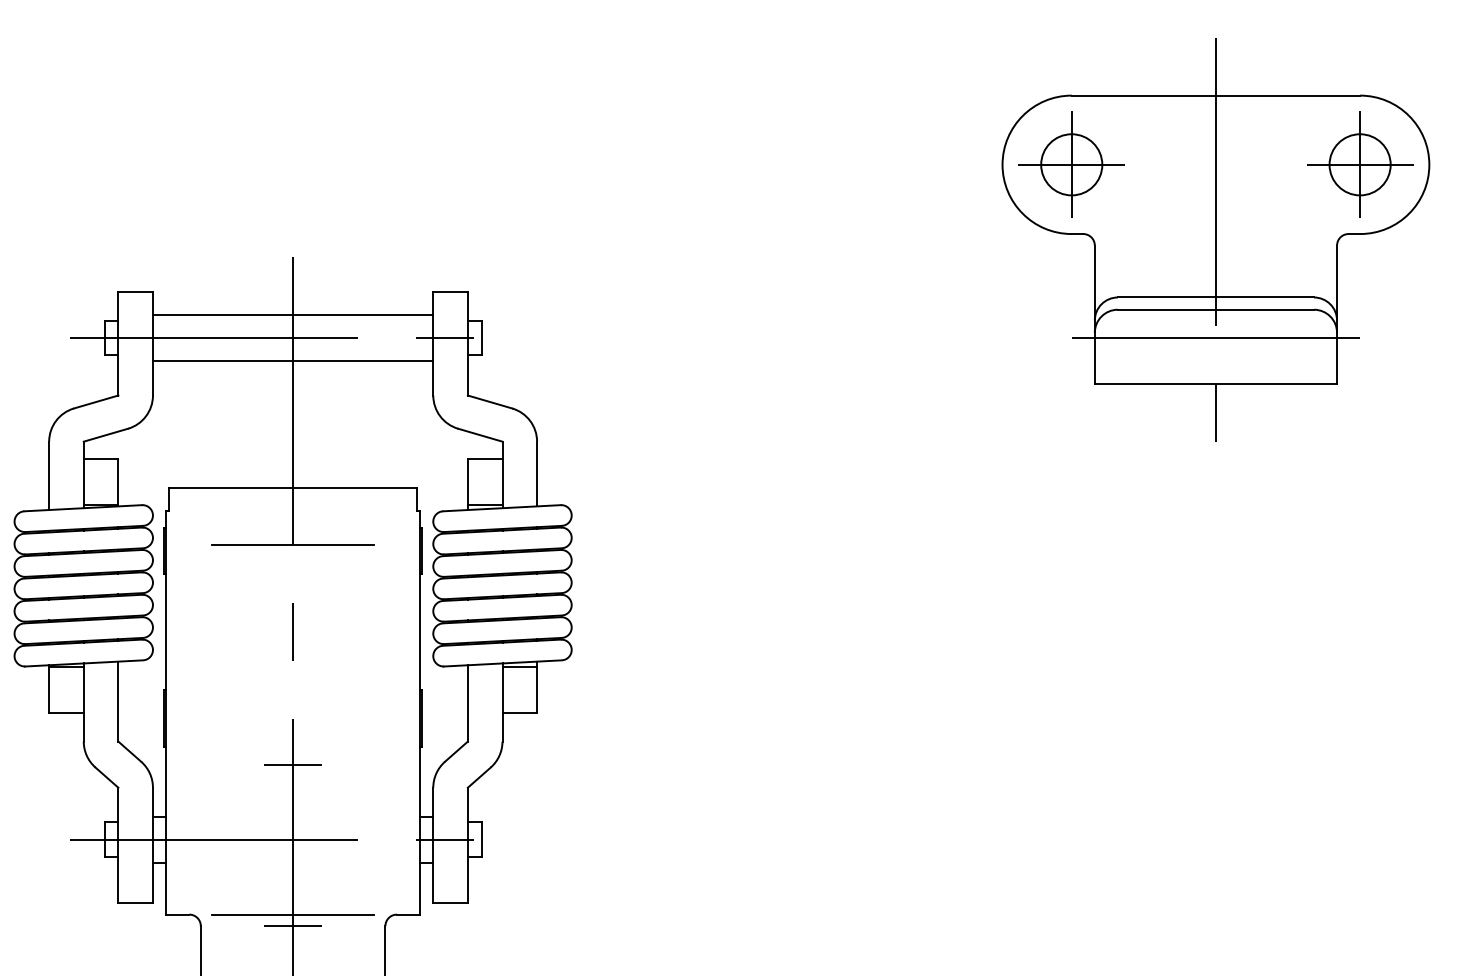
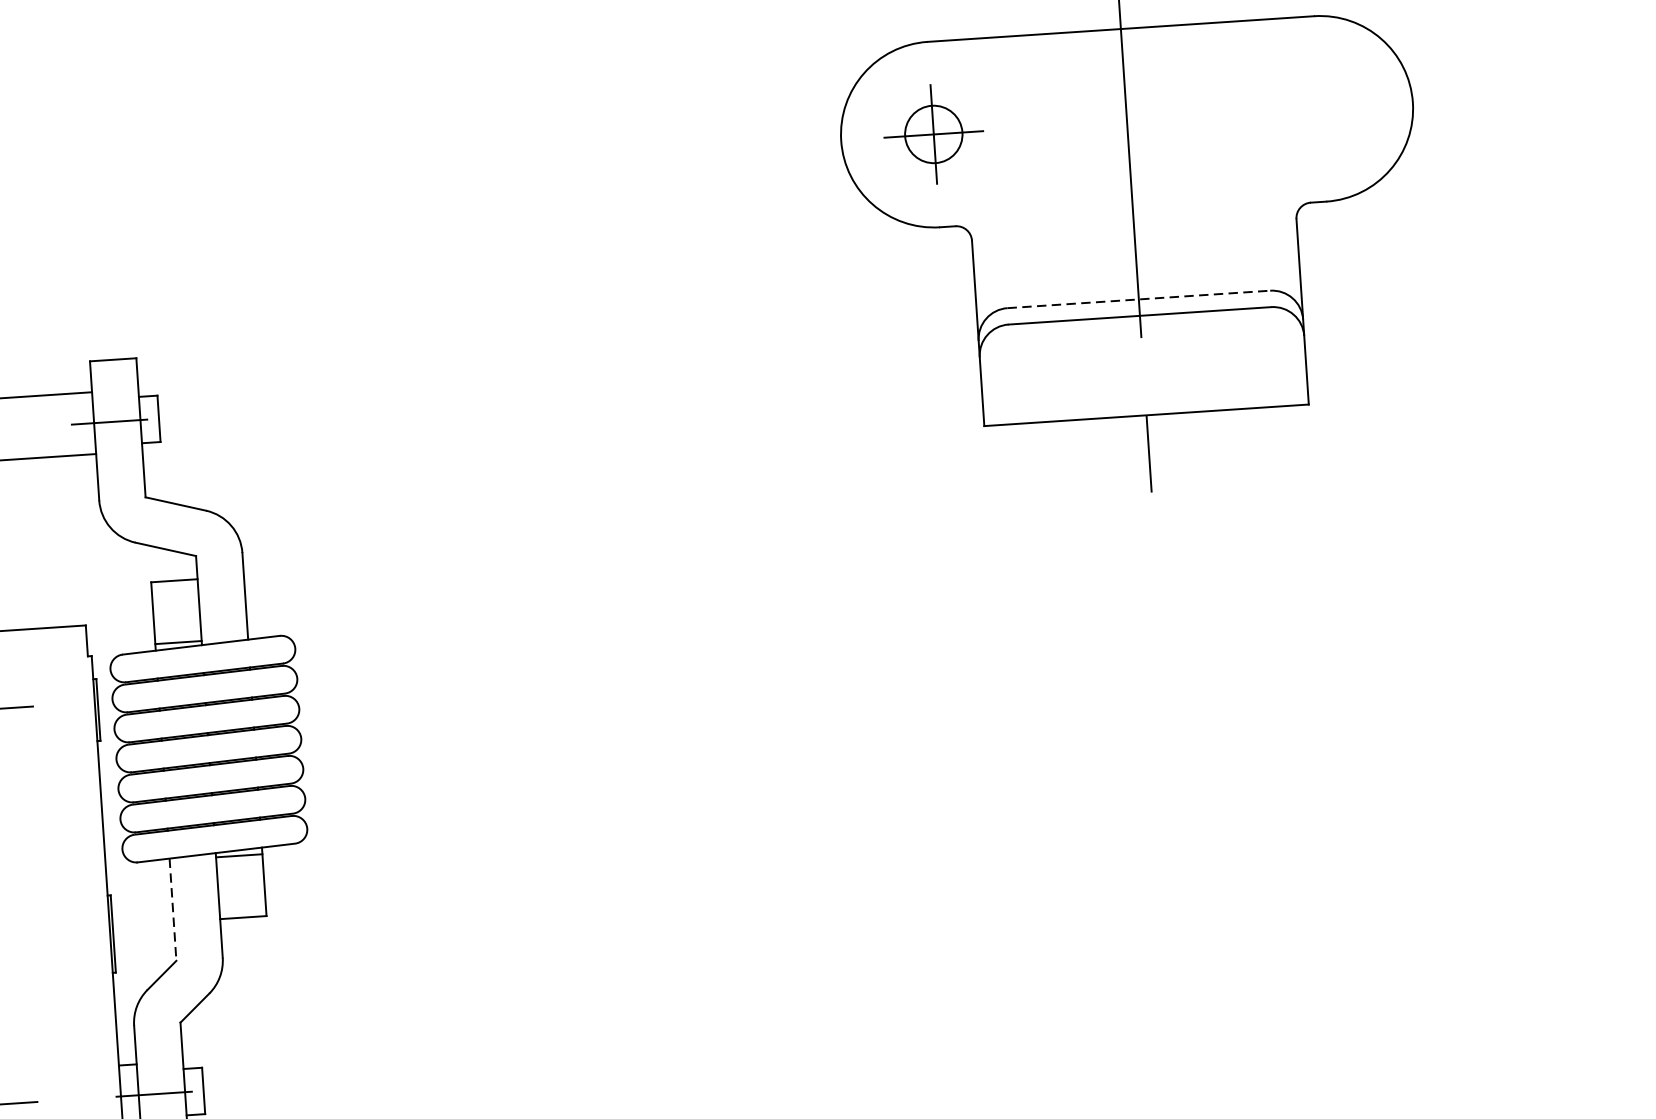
part: (1071, 164) -> (933, 134), size x0.7
part: (1360, 164) -> (1320, 108), removed
line: (1216, 297) -> (1139, 299), solid -> dashed
line: (1215, 337) -> (1141, 353), removed
line: (467, 703) -> (172, 909), solid -> dashed

